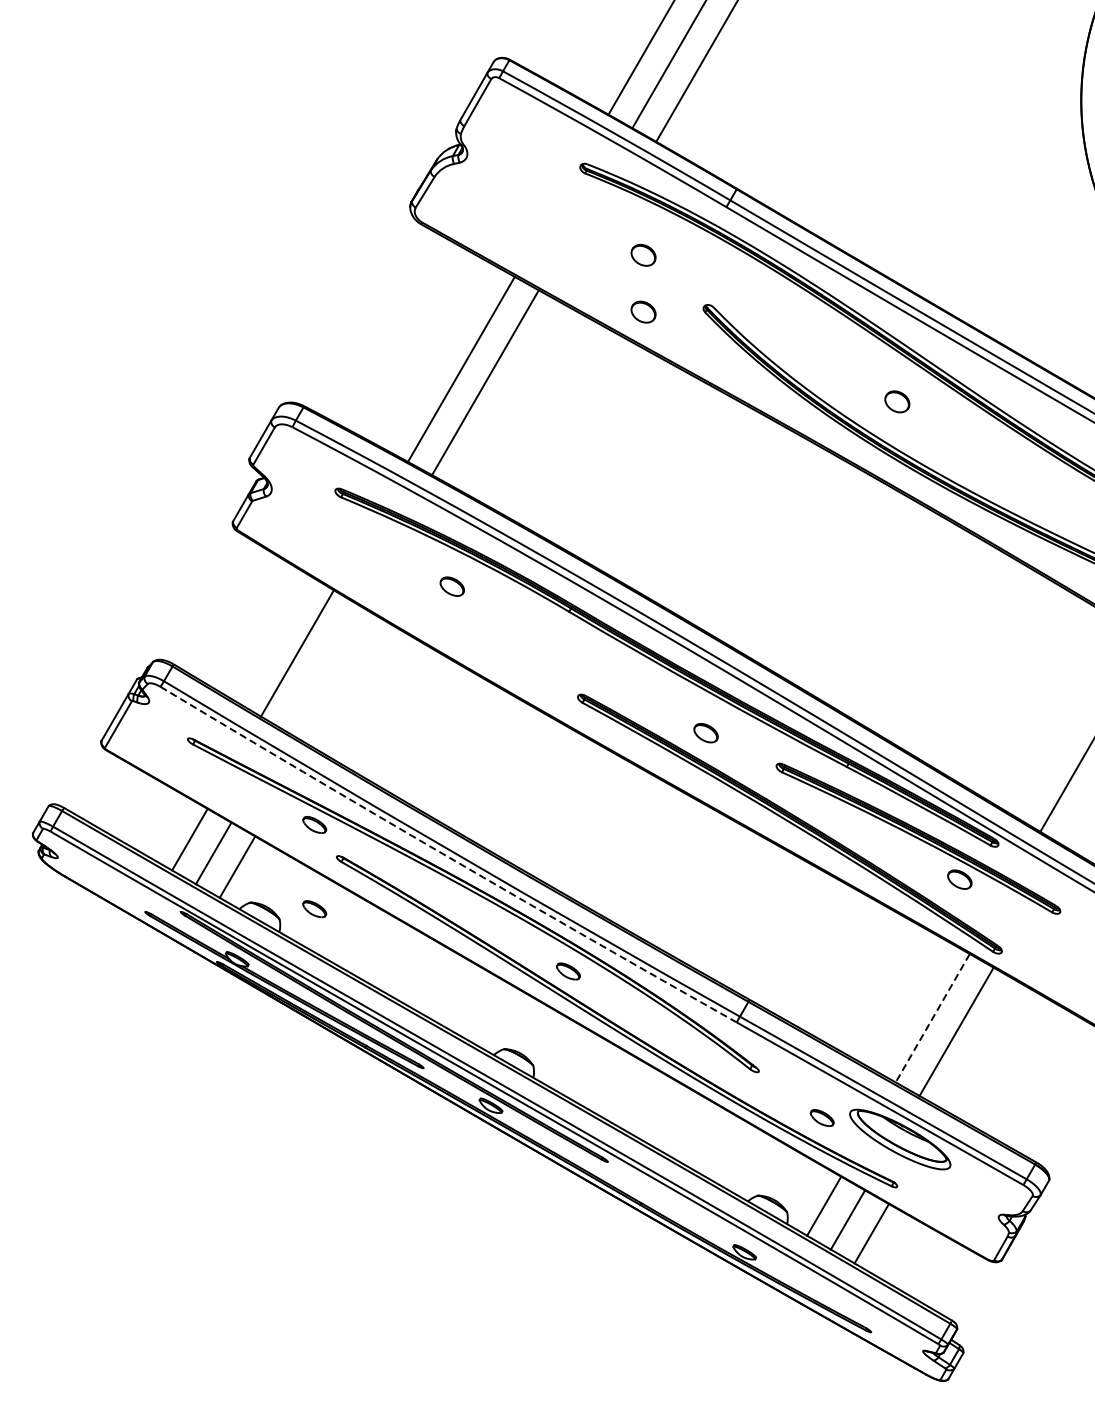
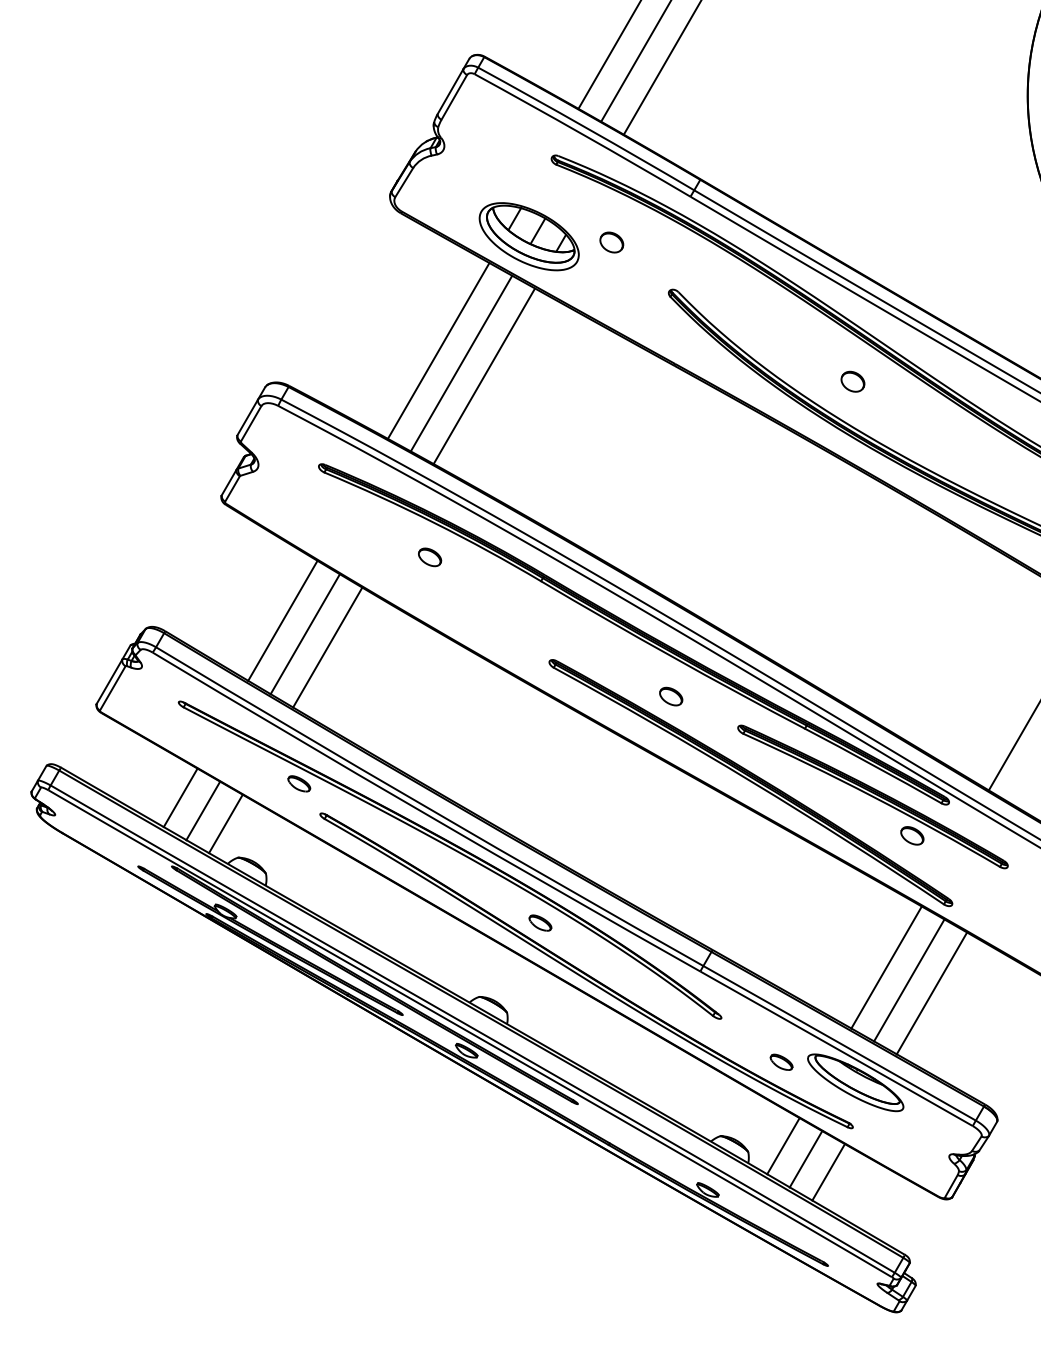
part: (555, 248) -> (528, 236), added
part: (643, 312) -> (611, 296), removed
line: (508, 396) -> (483, 376), added
line: (320, 667) -> (304, 634), added
line: (344, 681) -> (327, 647), added
arc: (447, 856) -> (425, 813), dashed -> solid
part: (314, 908) -> (299, 863), removed
line: (932, 1019) -> (886, 968), dashed -> solid
line: (979, 1045) -> (931, 993), added

